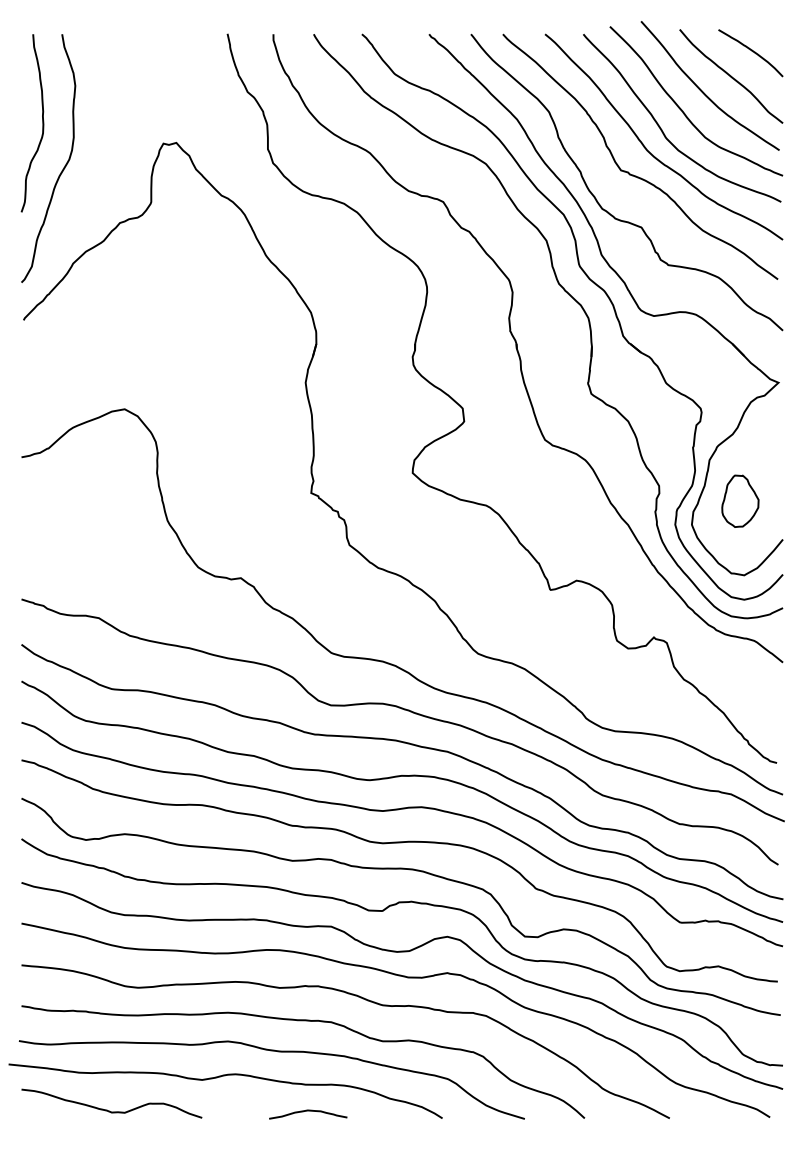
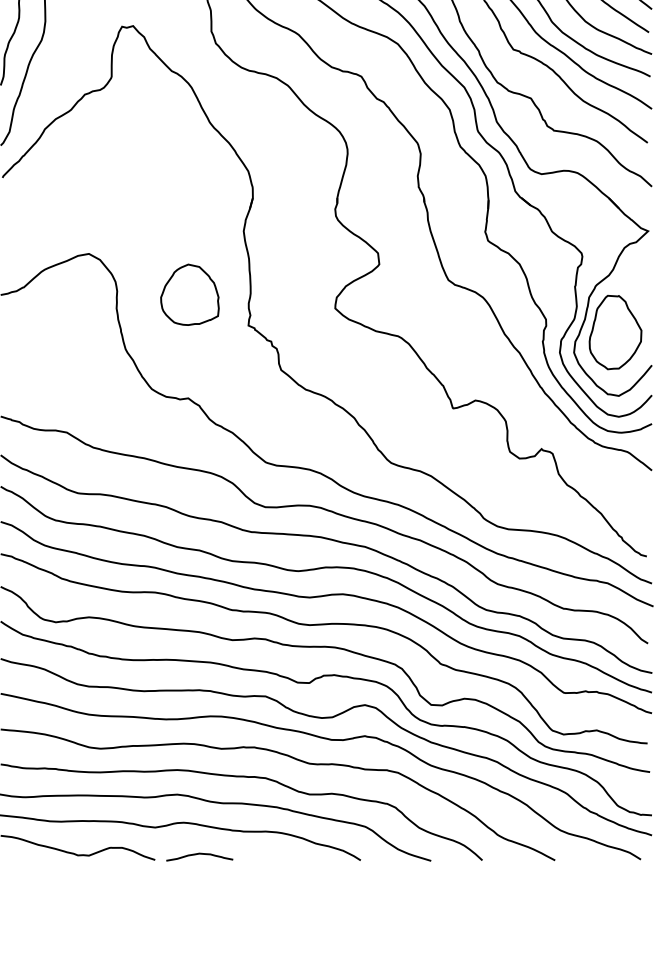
part: (242, 456) -> (189, 294), added
part: (740, 501) -> (615, 332), size x1.67
curve: (308, 1111) -> (199, 854), moved

